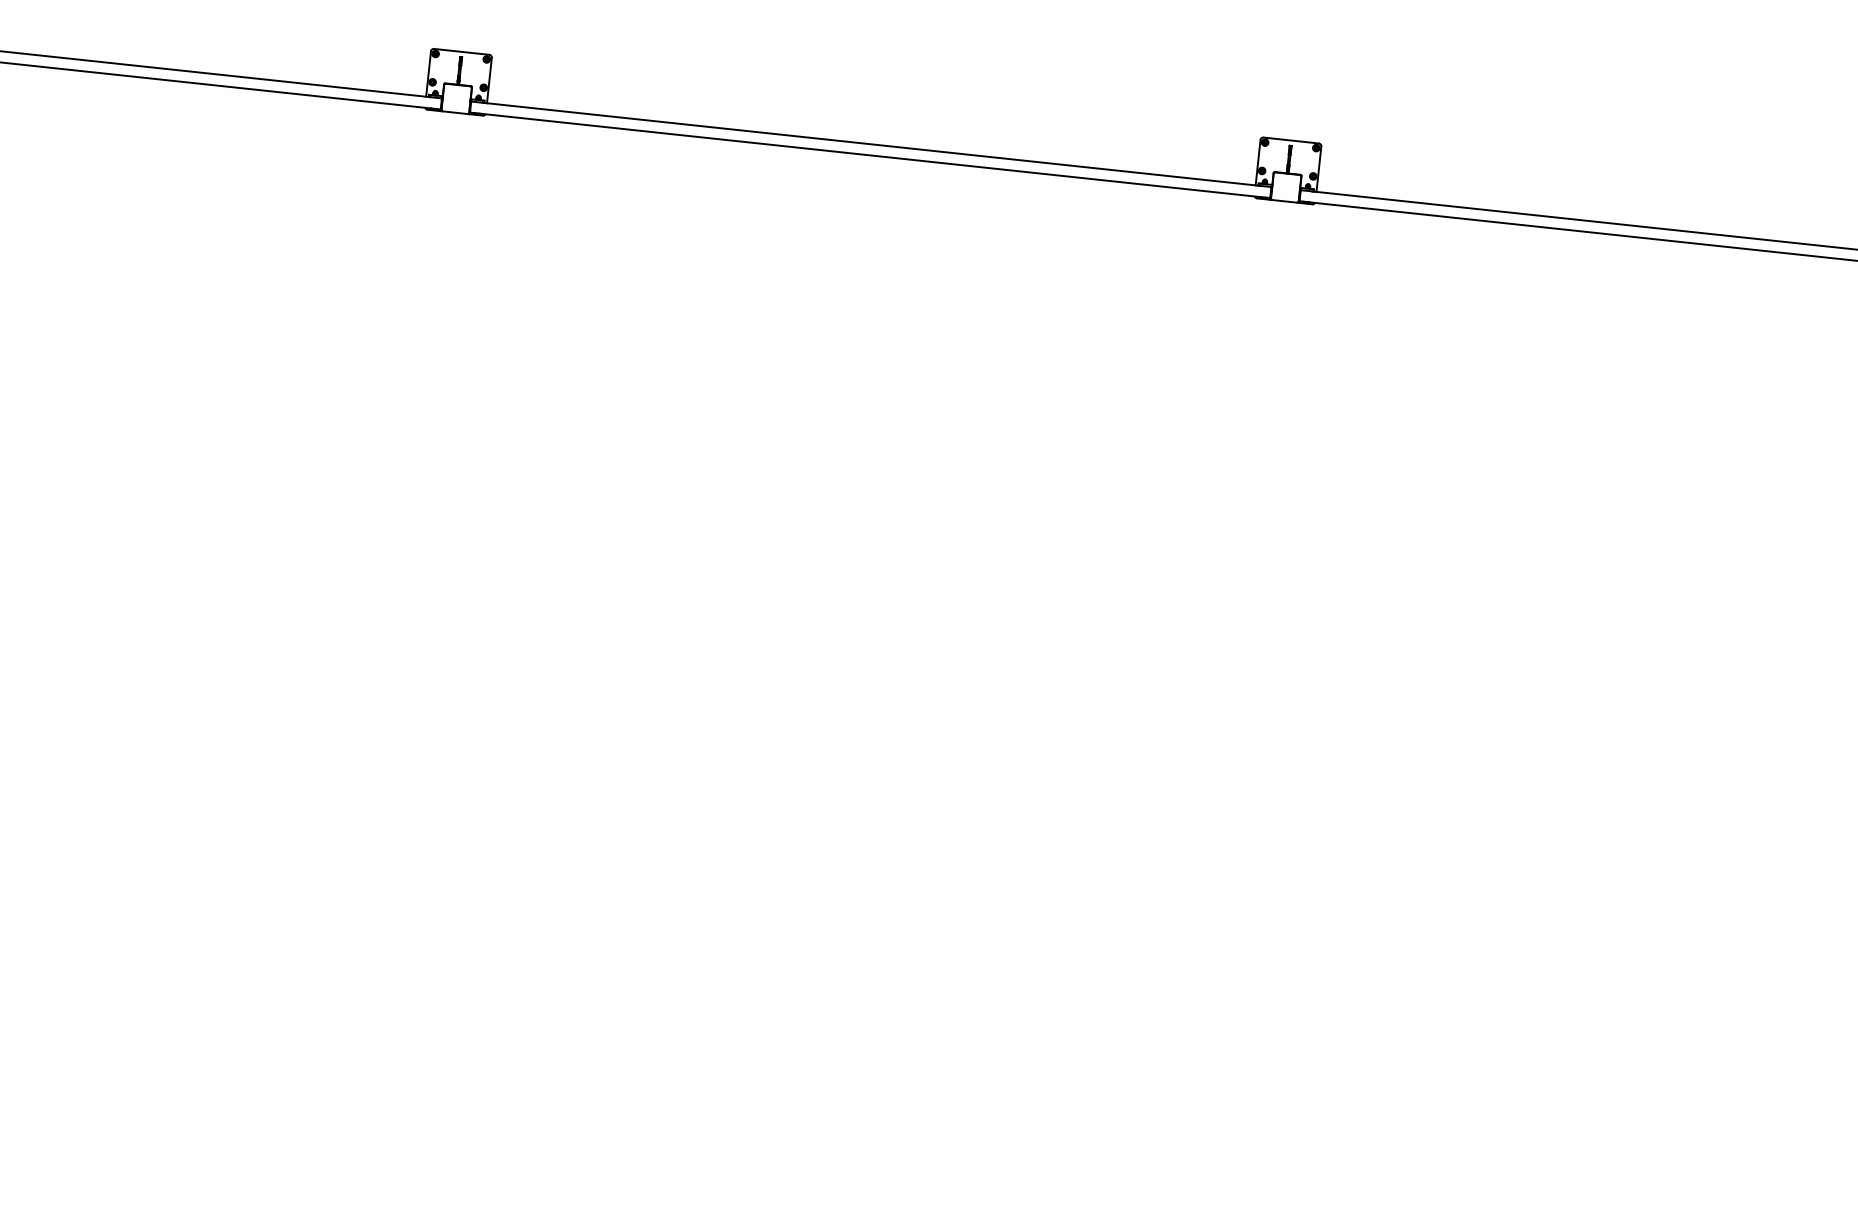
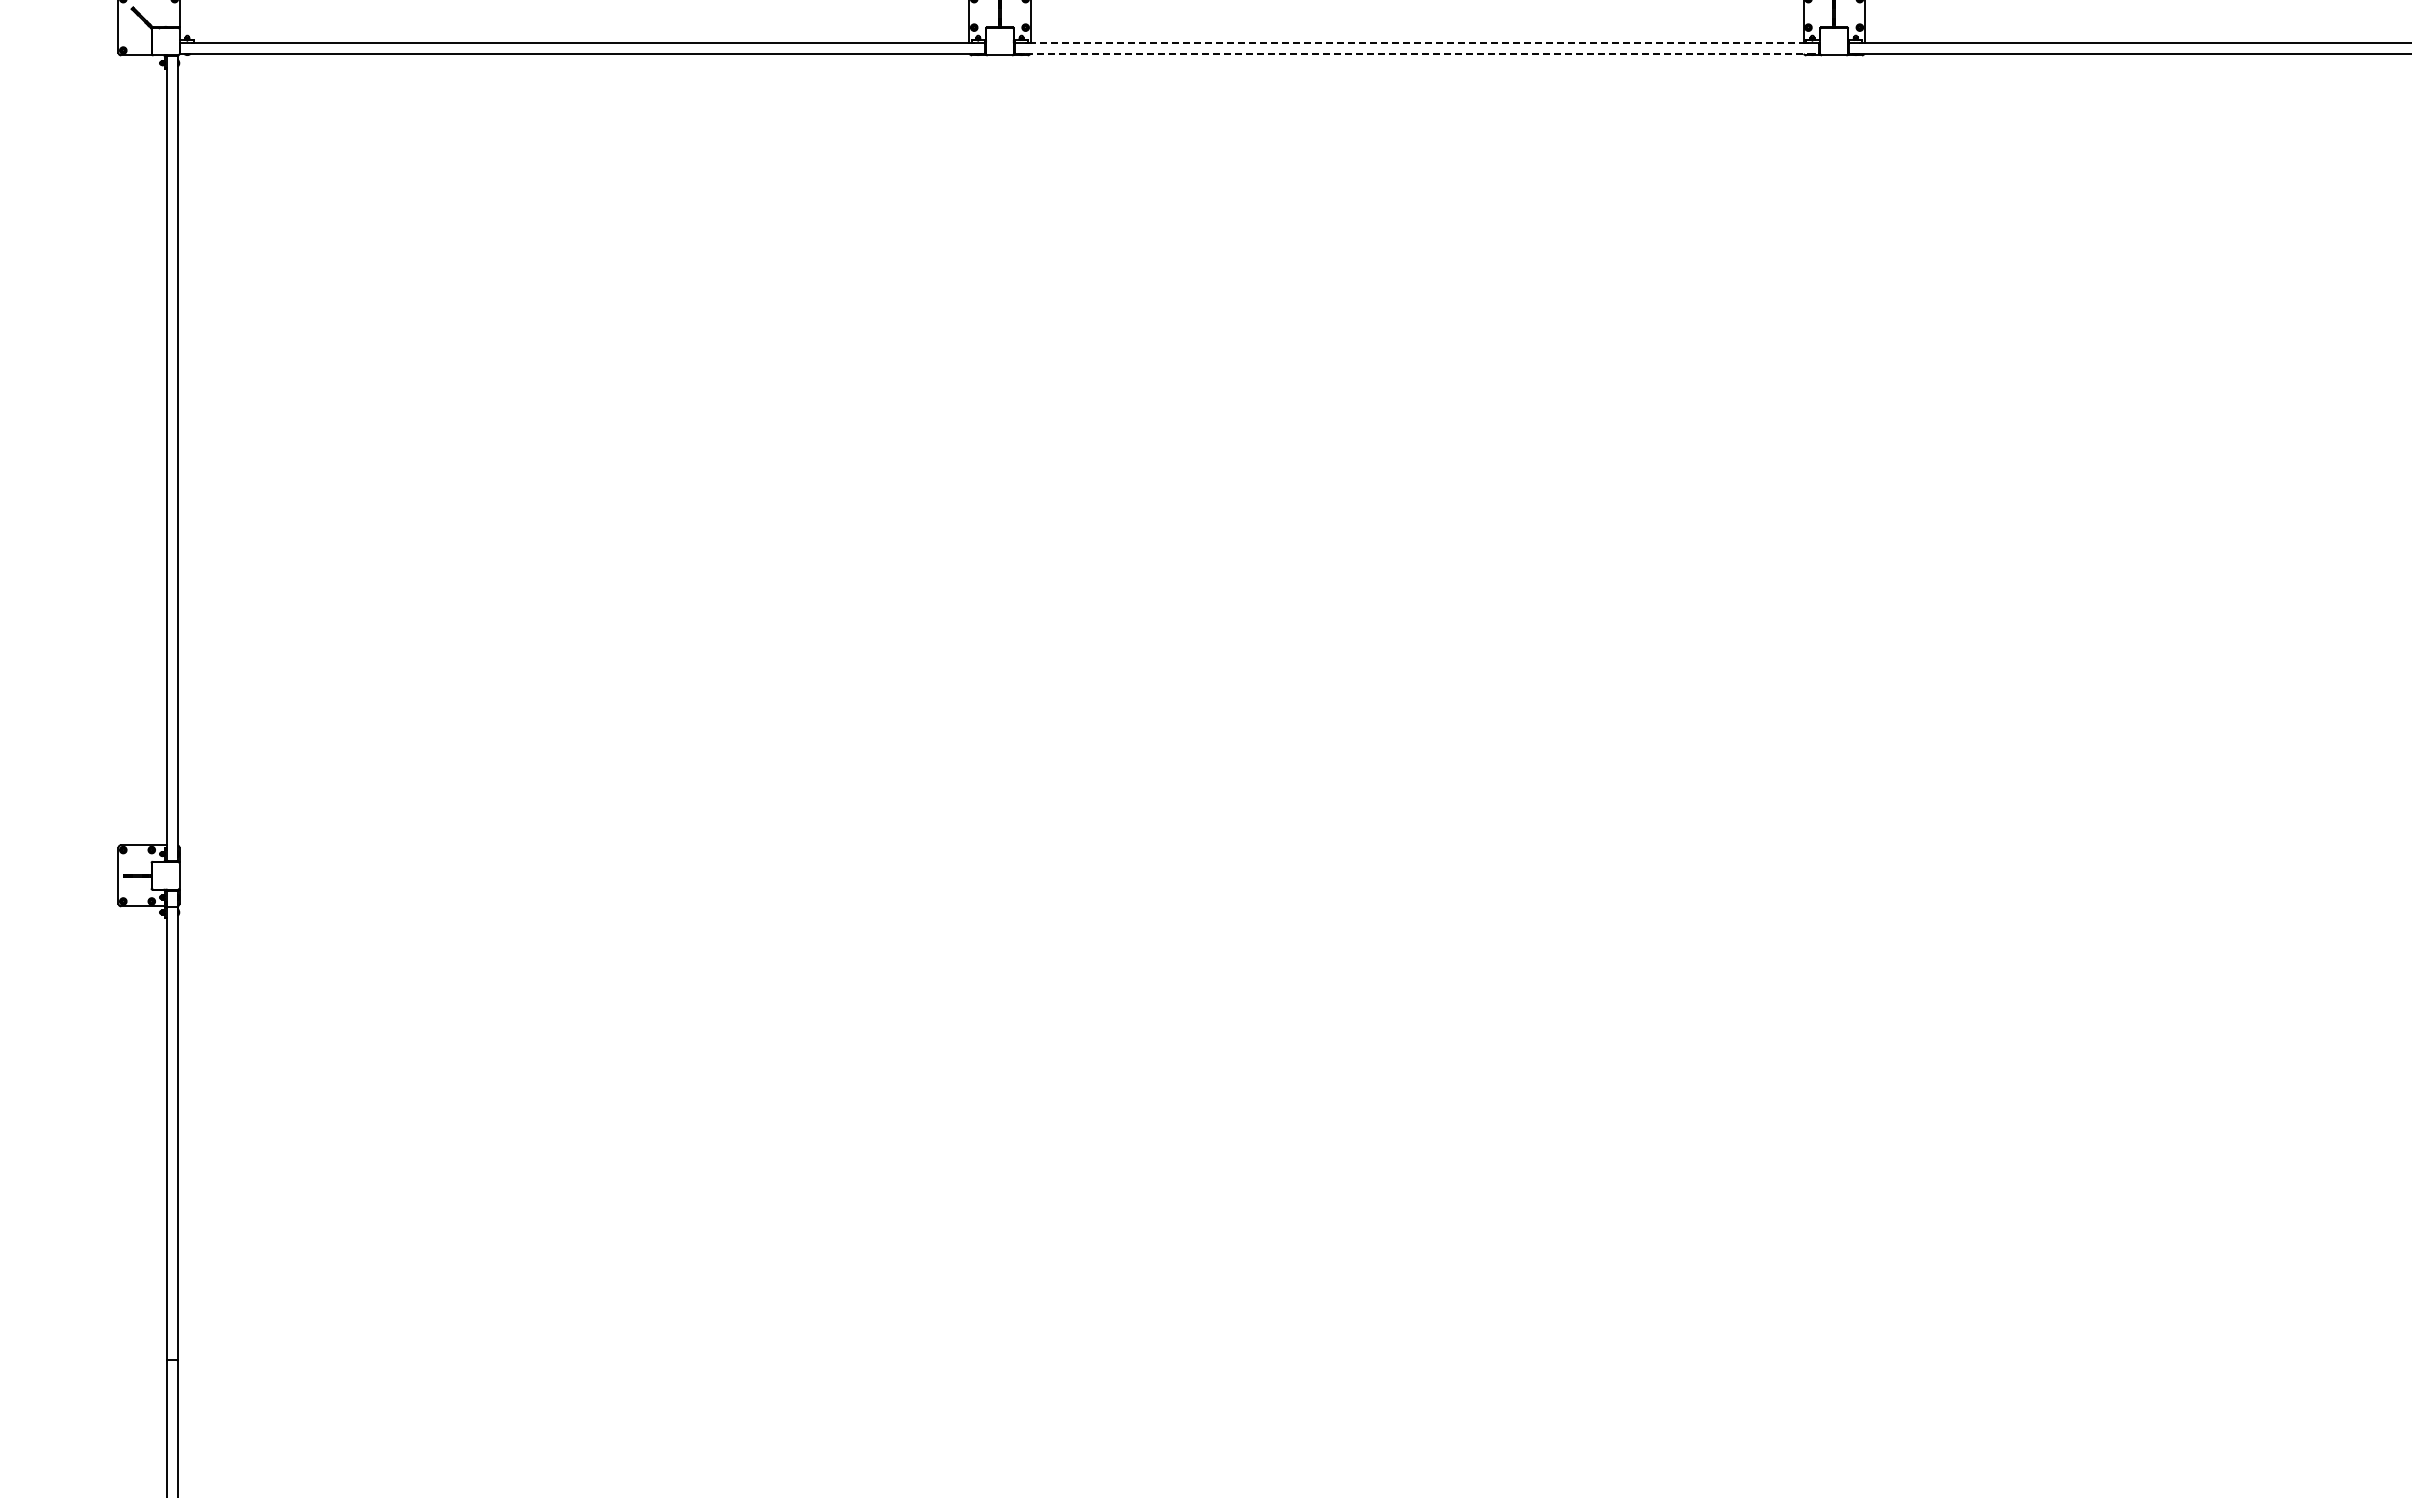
line: (870, 144) -> (1416, 42), solid -> dashed
line: (870, 155) -> (1417, 53), solid -> dashed

